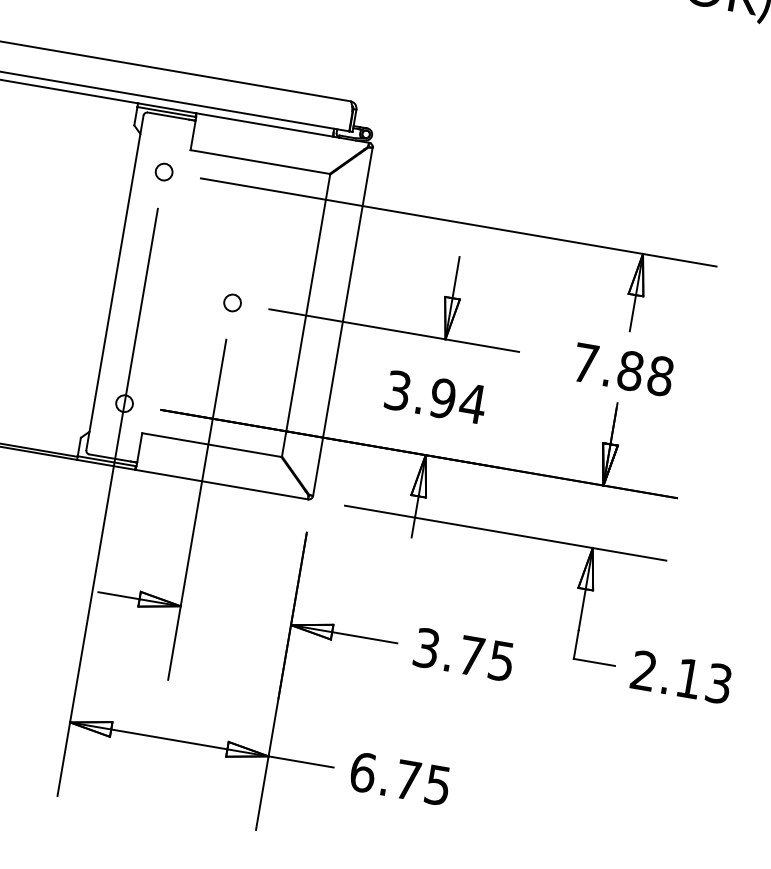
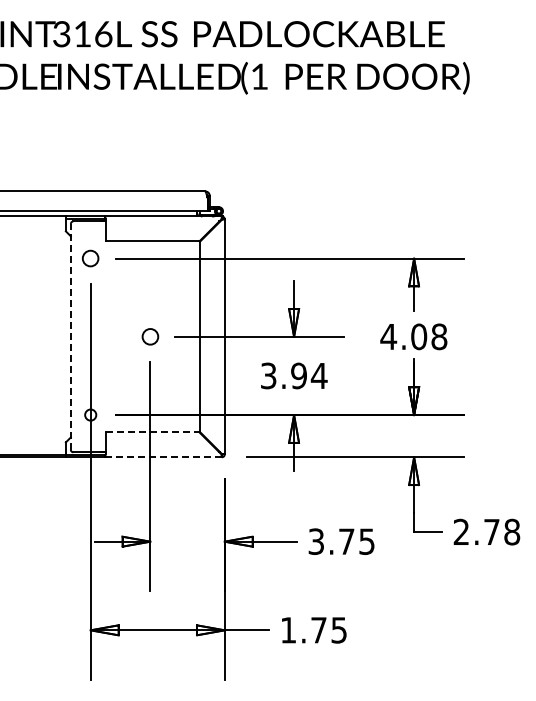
circle: (163, 171) -> (90, 258), size x1.4
line: (114, 282) -> (70, 336), solid -> dashed
circle: (231, 302) -> (149, 336), size x1.4
text: (607, 366) -> (403, 336), 7.88 -> 4.08
line: (211, 445) -> (152, 432), solid -> dashed
line: (221, 484) -> (163, 457), solid -> dashed
text: (704, 680) -> (502, 531), 2.13 -> 2.78
text: (362, 772) -> (288, 630), 6.75 -> 1.75

